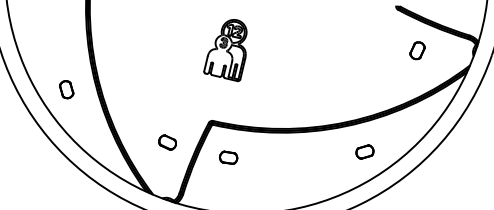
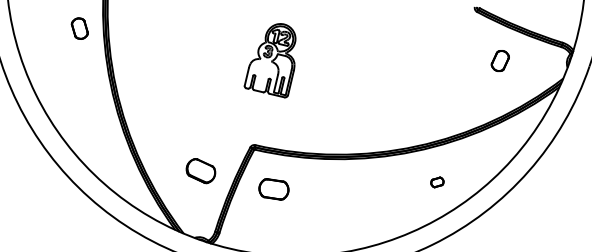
part: (66, 89) -> (79, 28), moved
part: (167, 142) -> (200, 170), size x1.4
part: (365, 152) -> (437, 182), size x0.6
part: (228, 157) -> (273, 188), size x1.4

